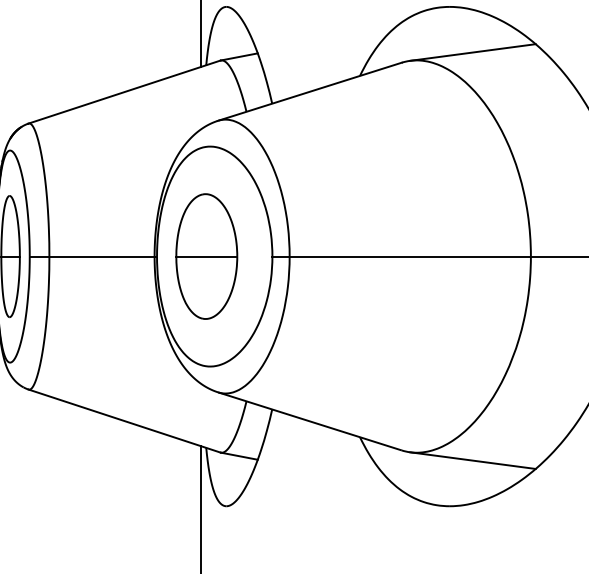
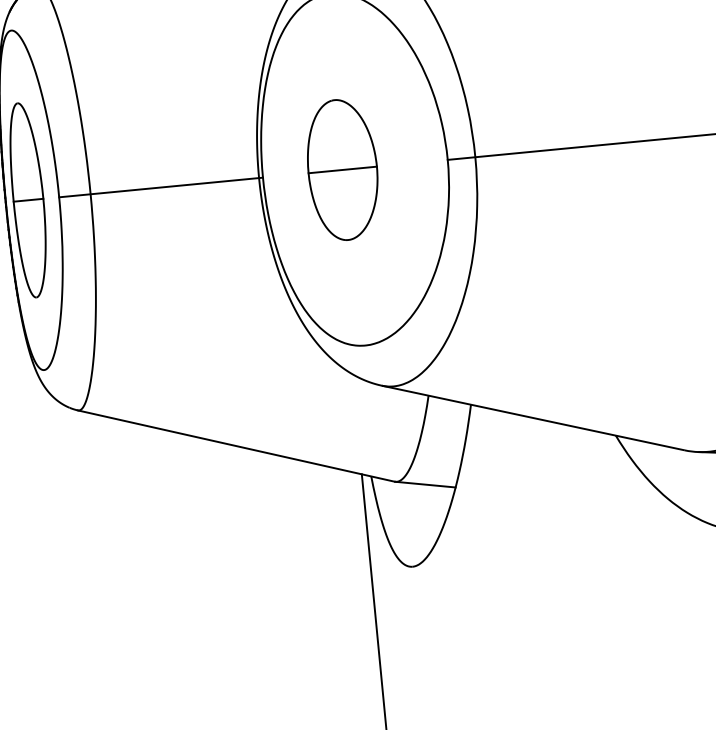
part: (206, 256) -> (342, 169), size x0.7

